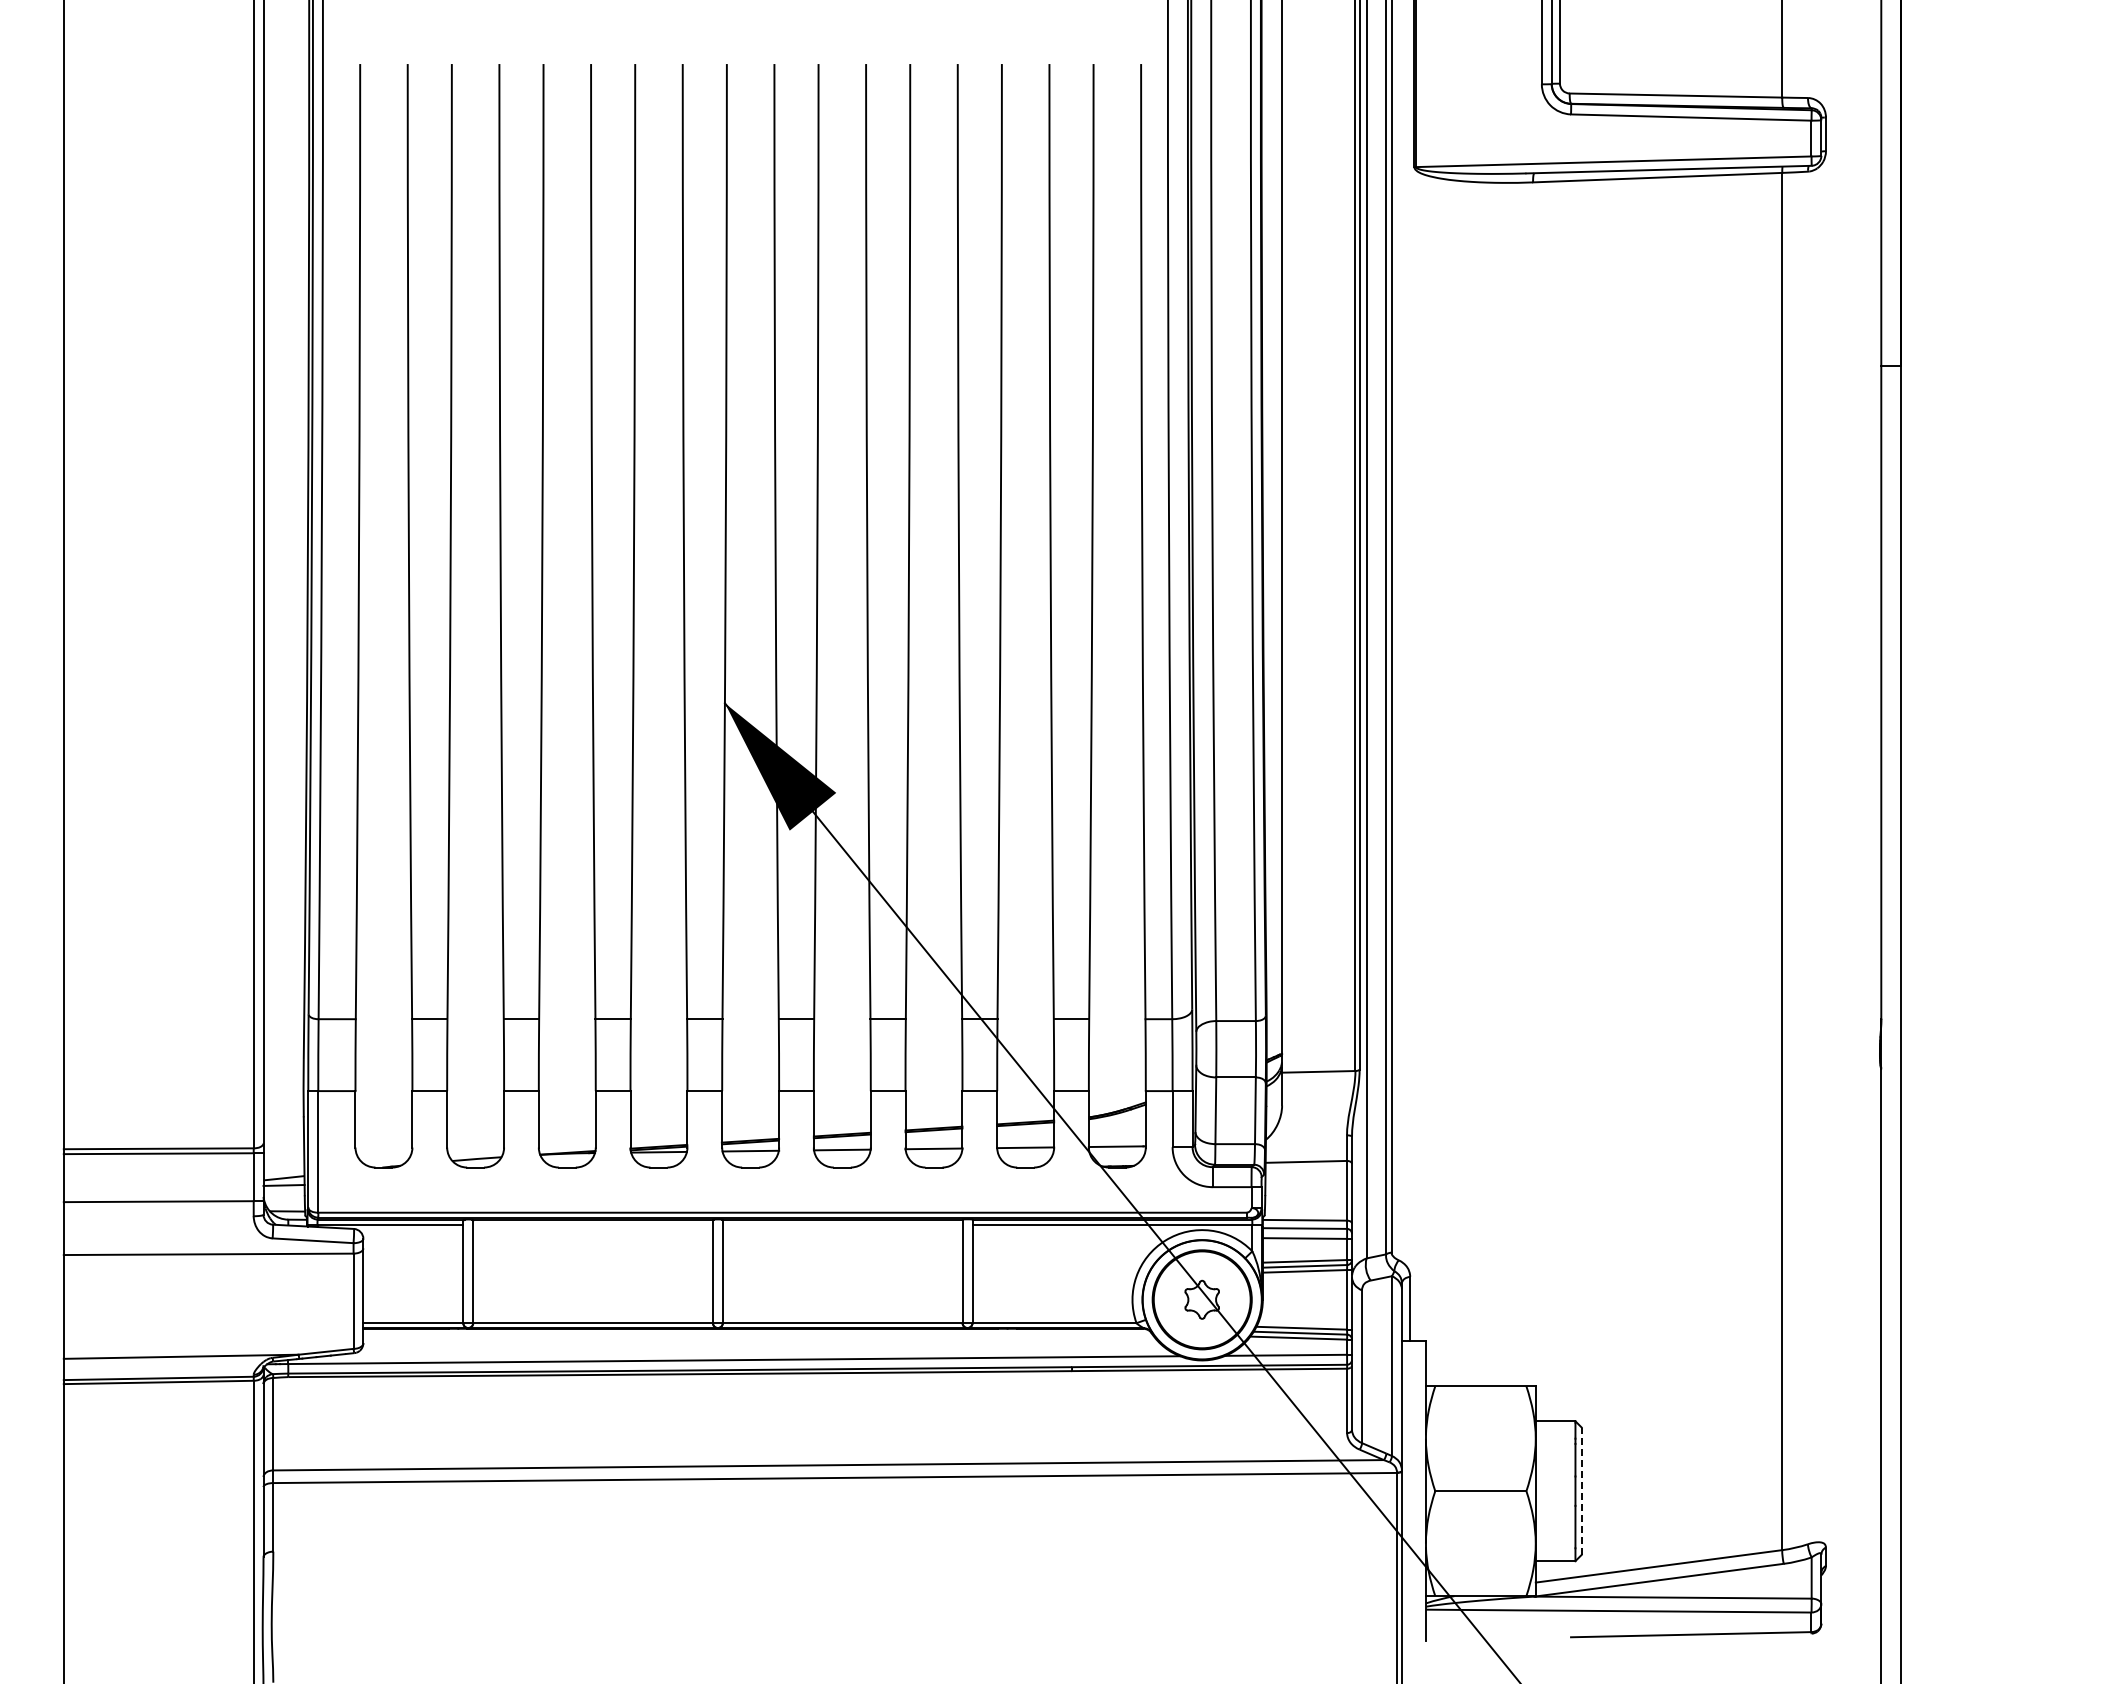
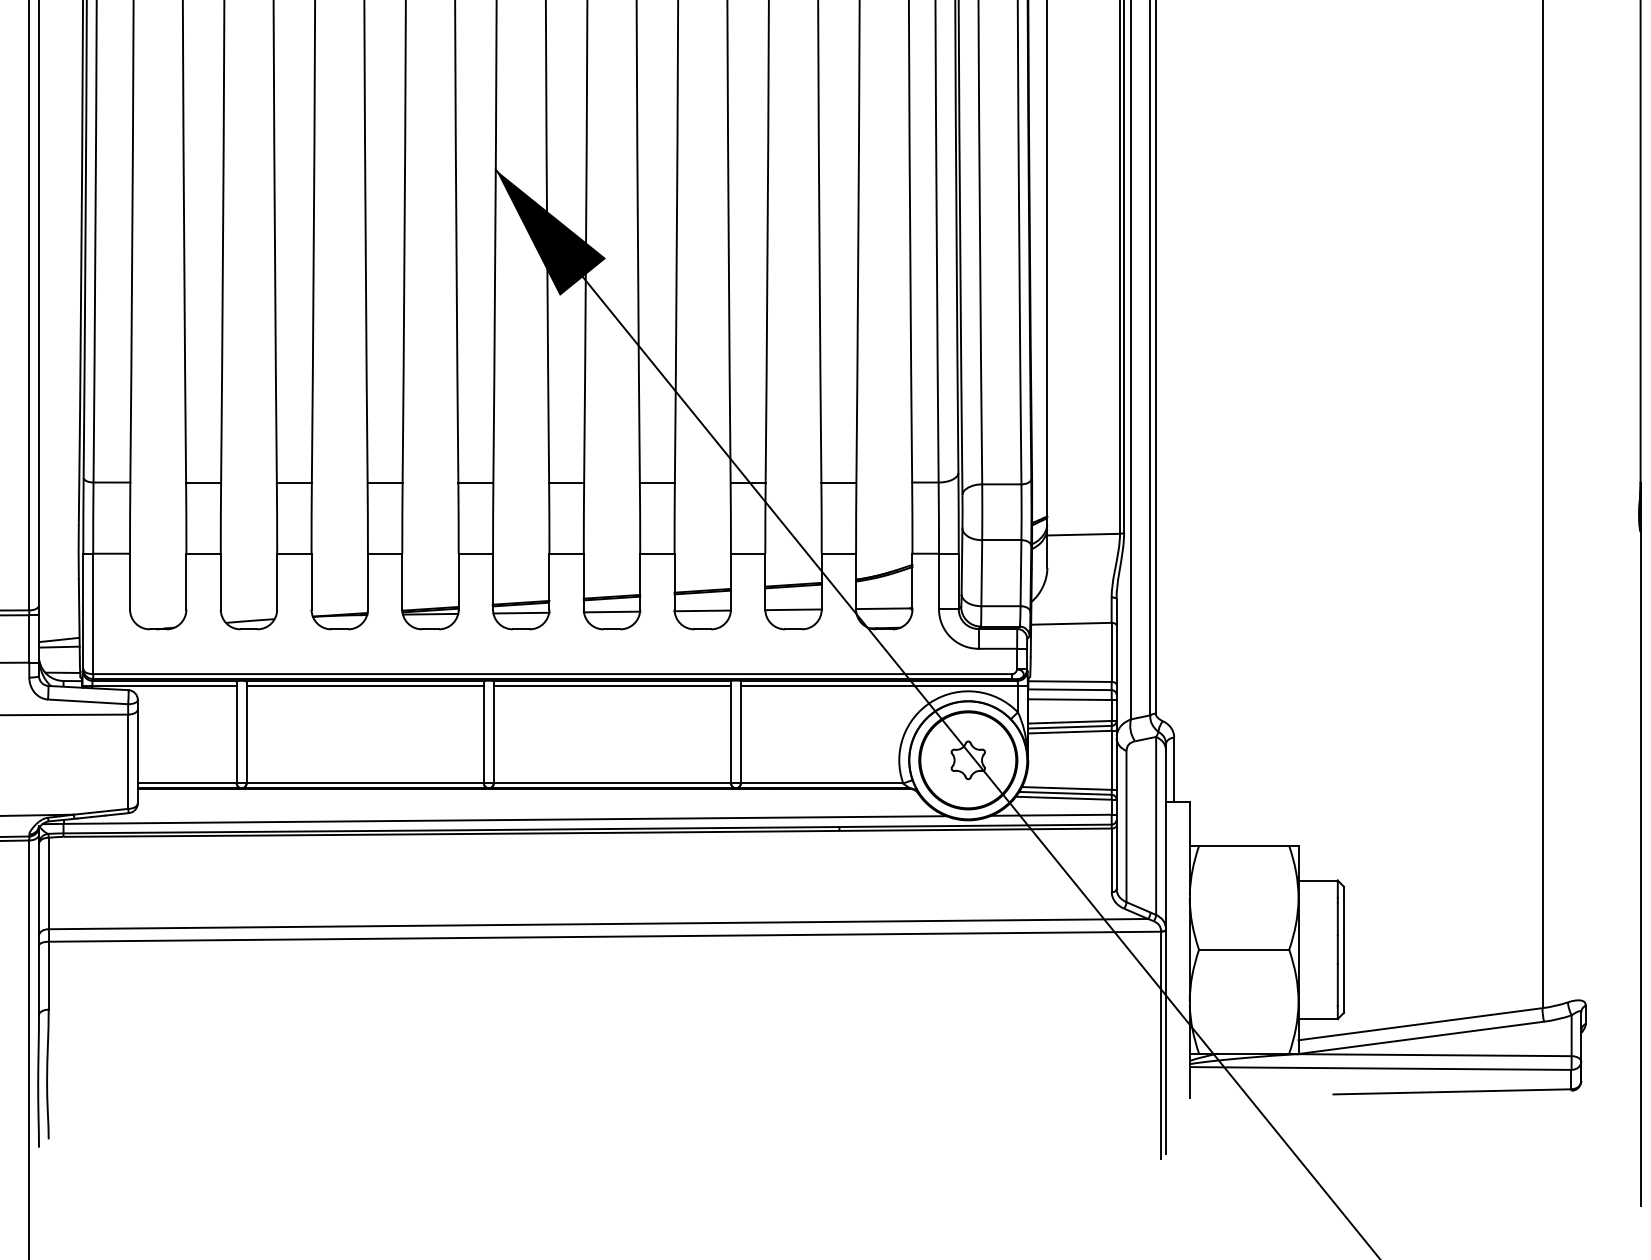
line: (592, 1224) -> (364, 685), added
line: (842, 1224) -> (612, 685), added
line: (1581, 1491) -> (1343, 950), dashed -> solid

